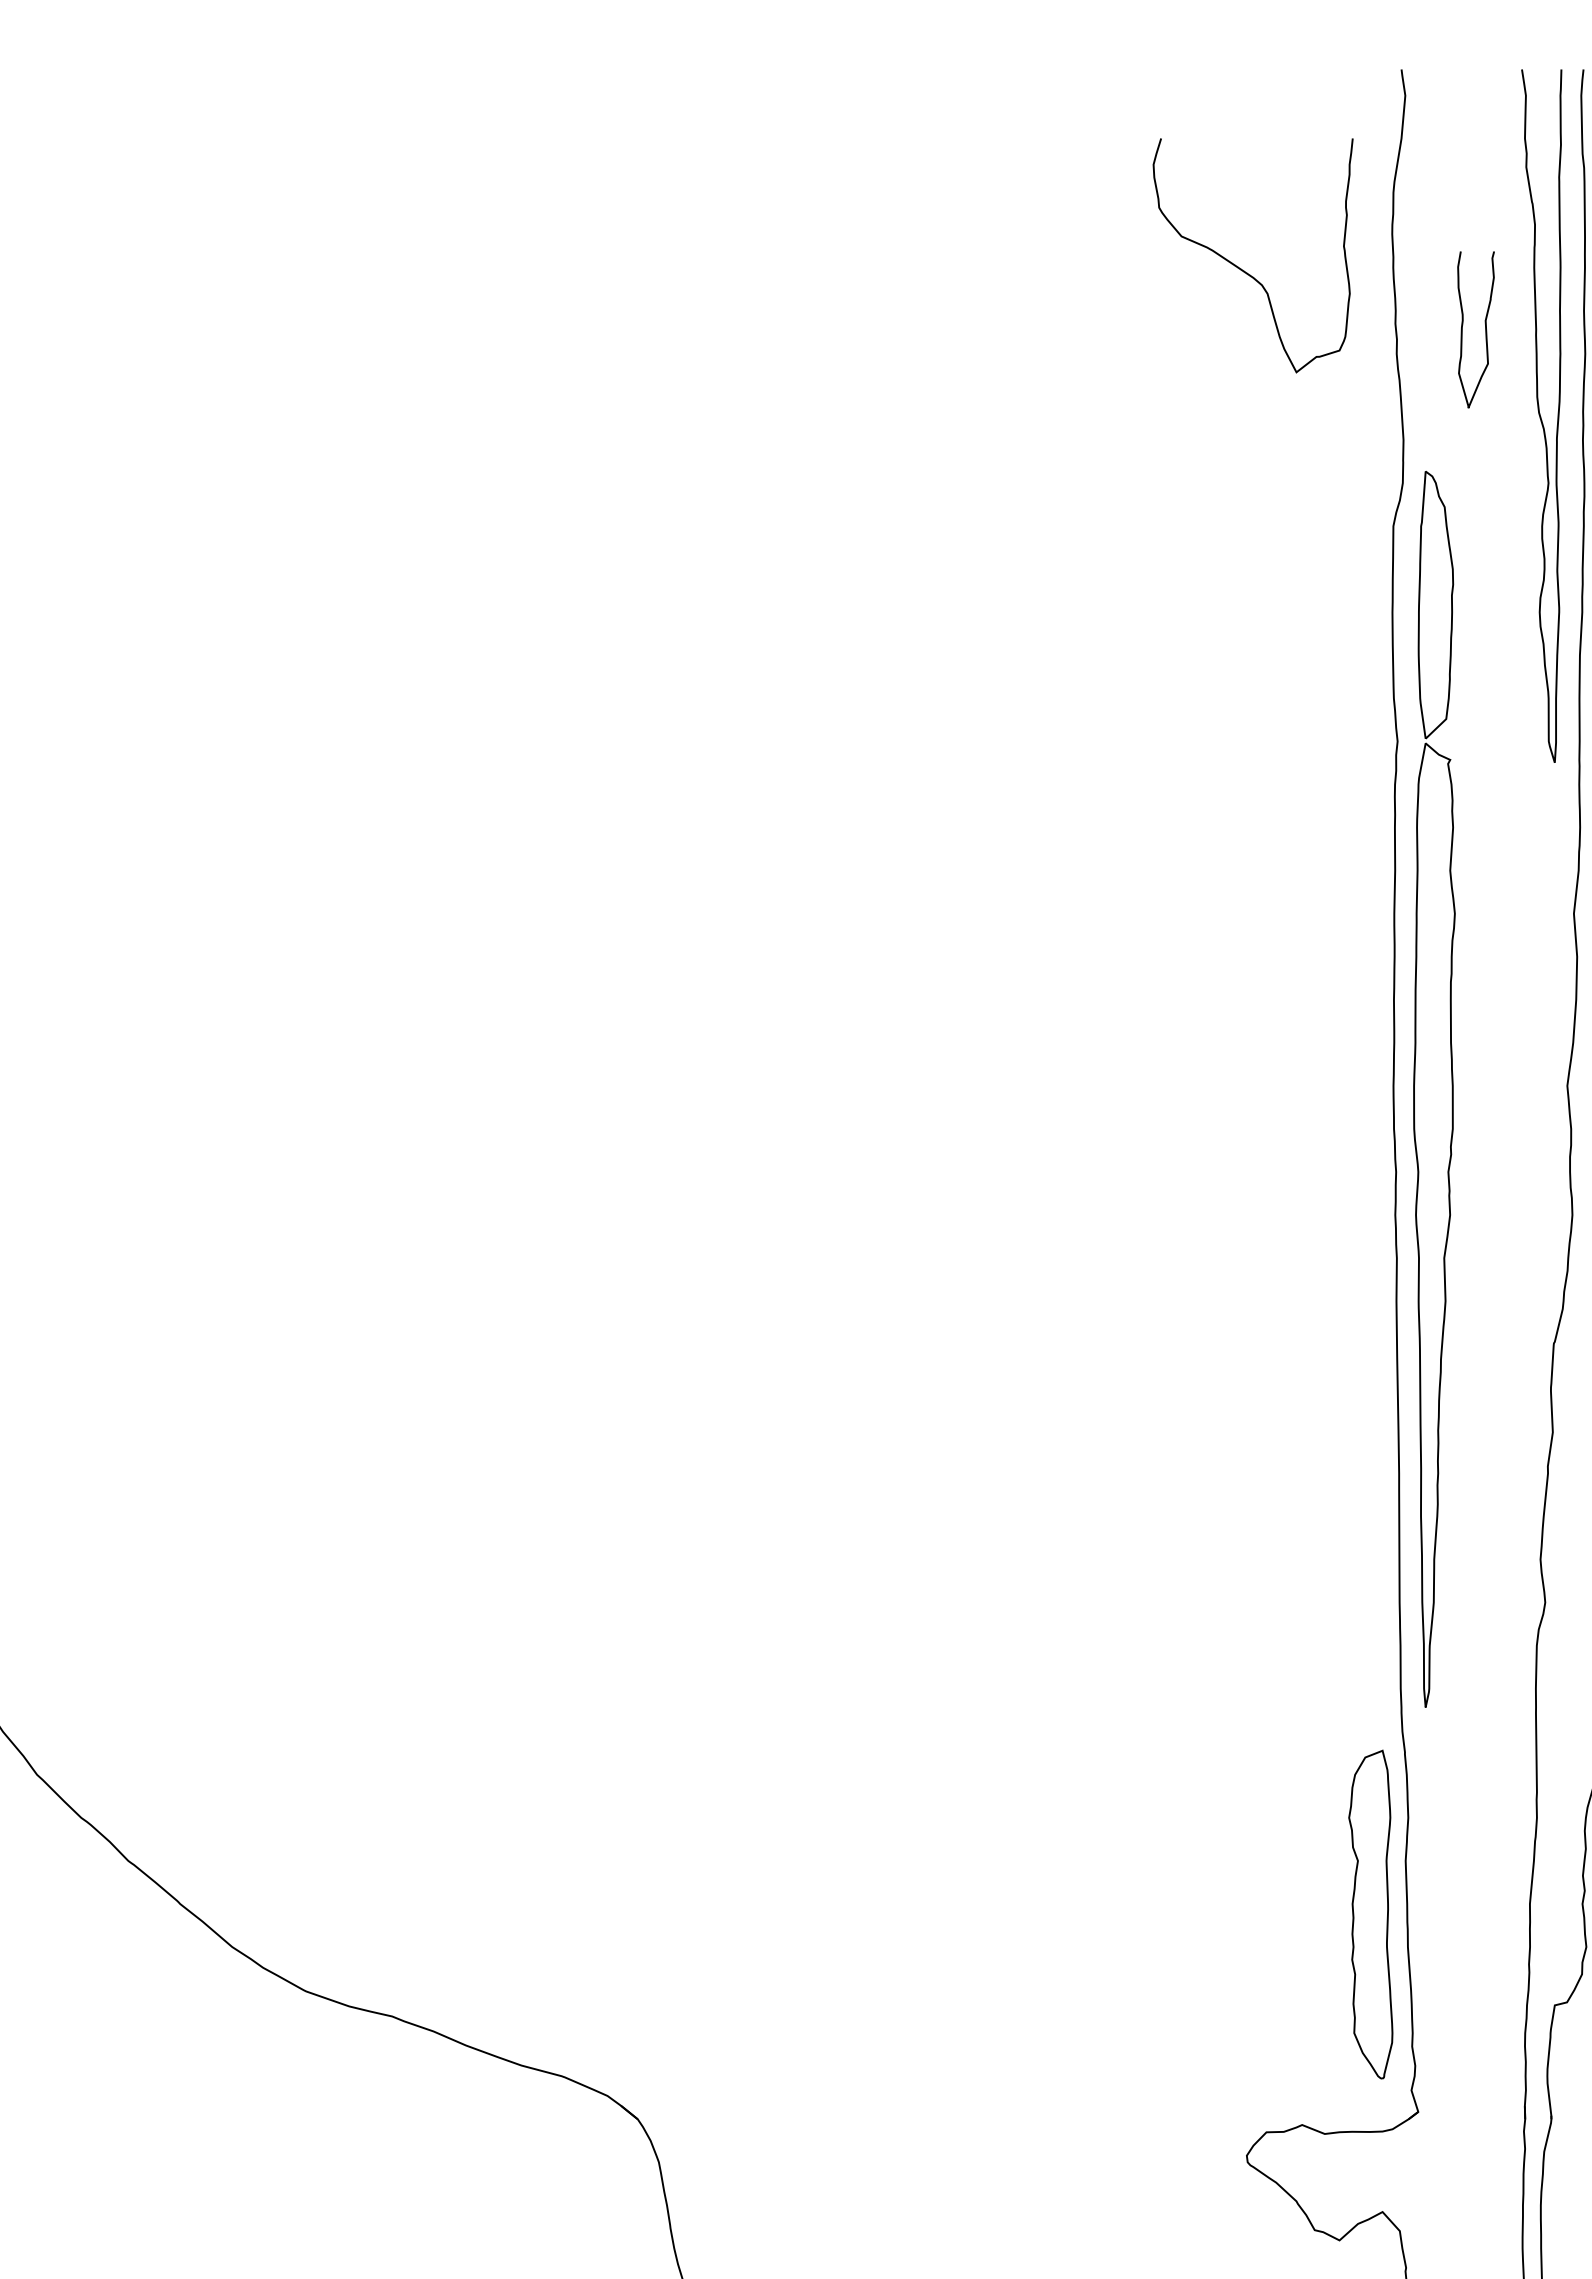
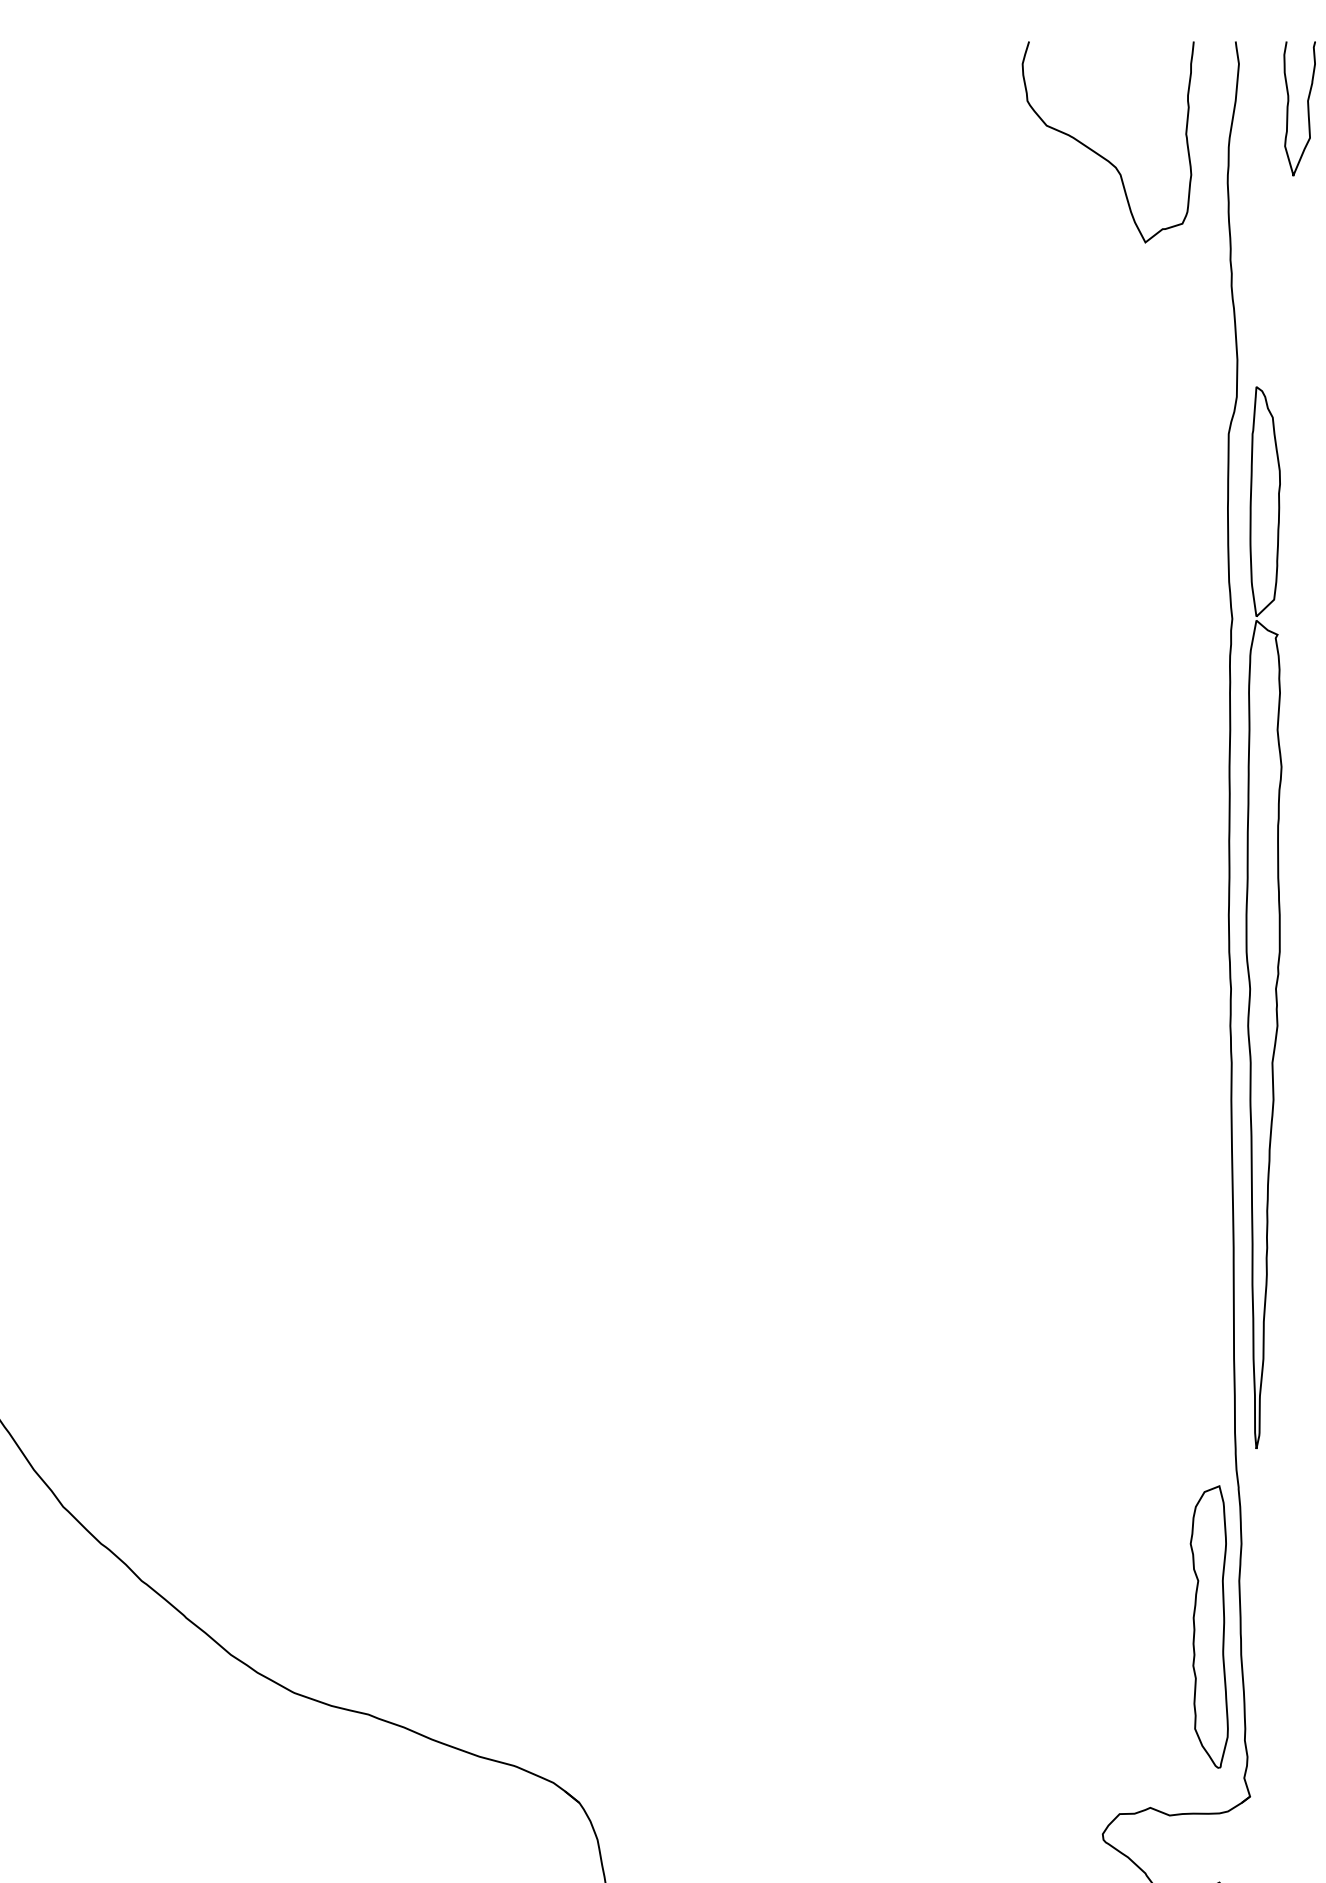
curve: (1244, 270) -> (1100, 154), moved
curve: (1485, 329) -> (1307, 108), moved

